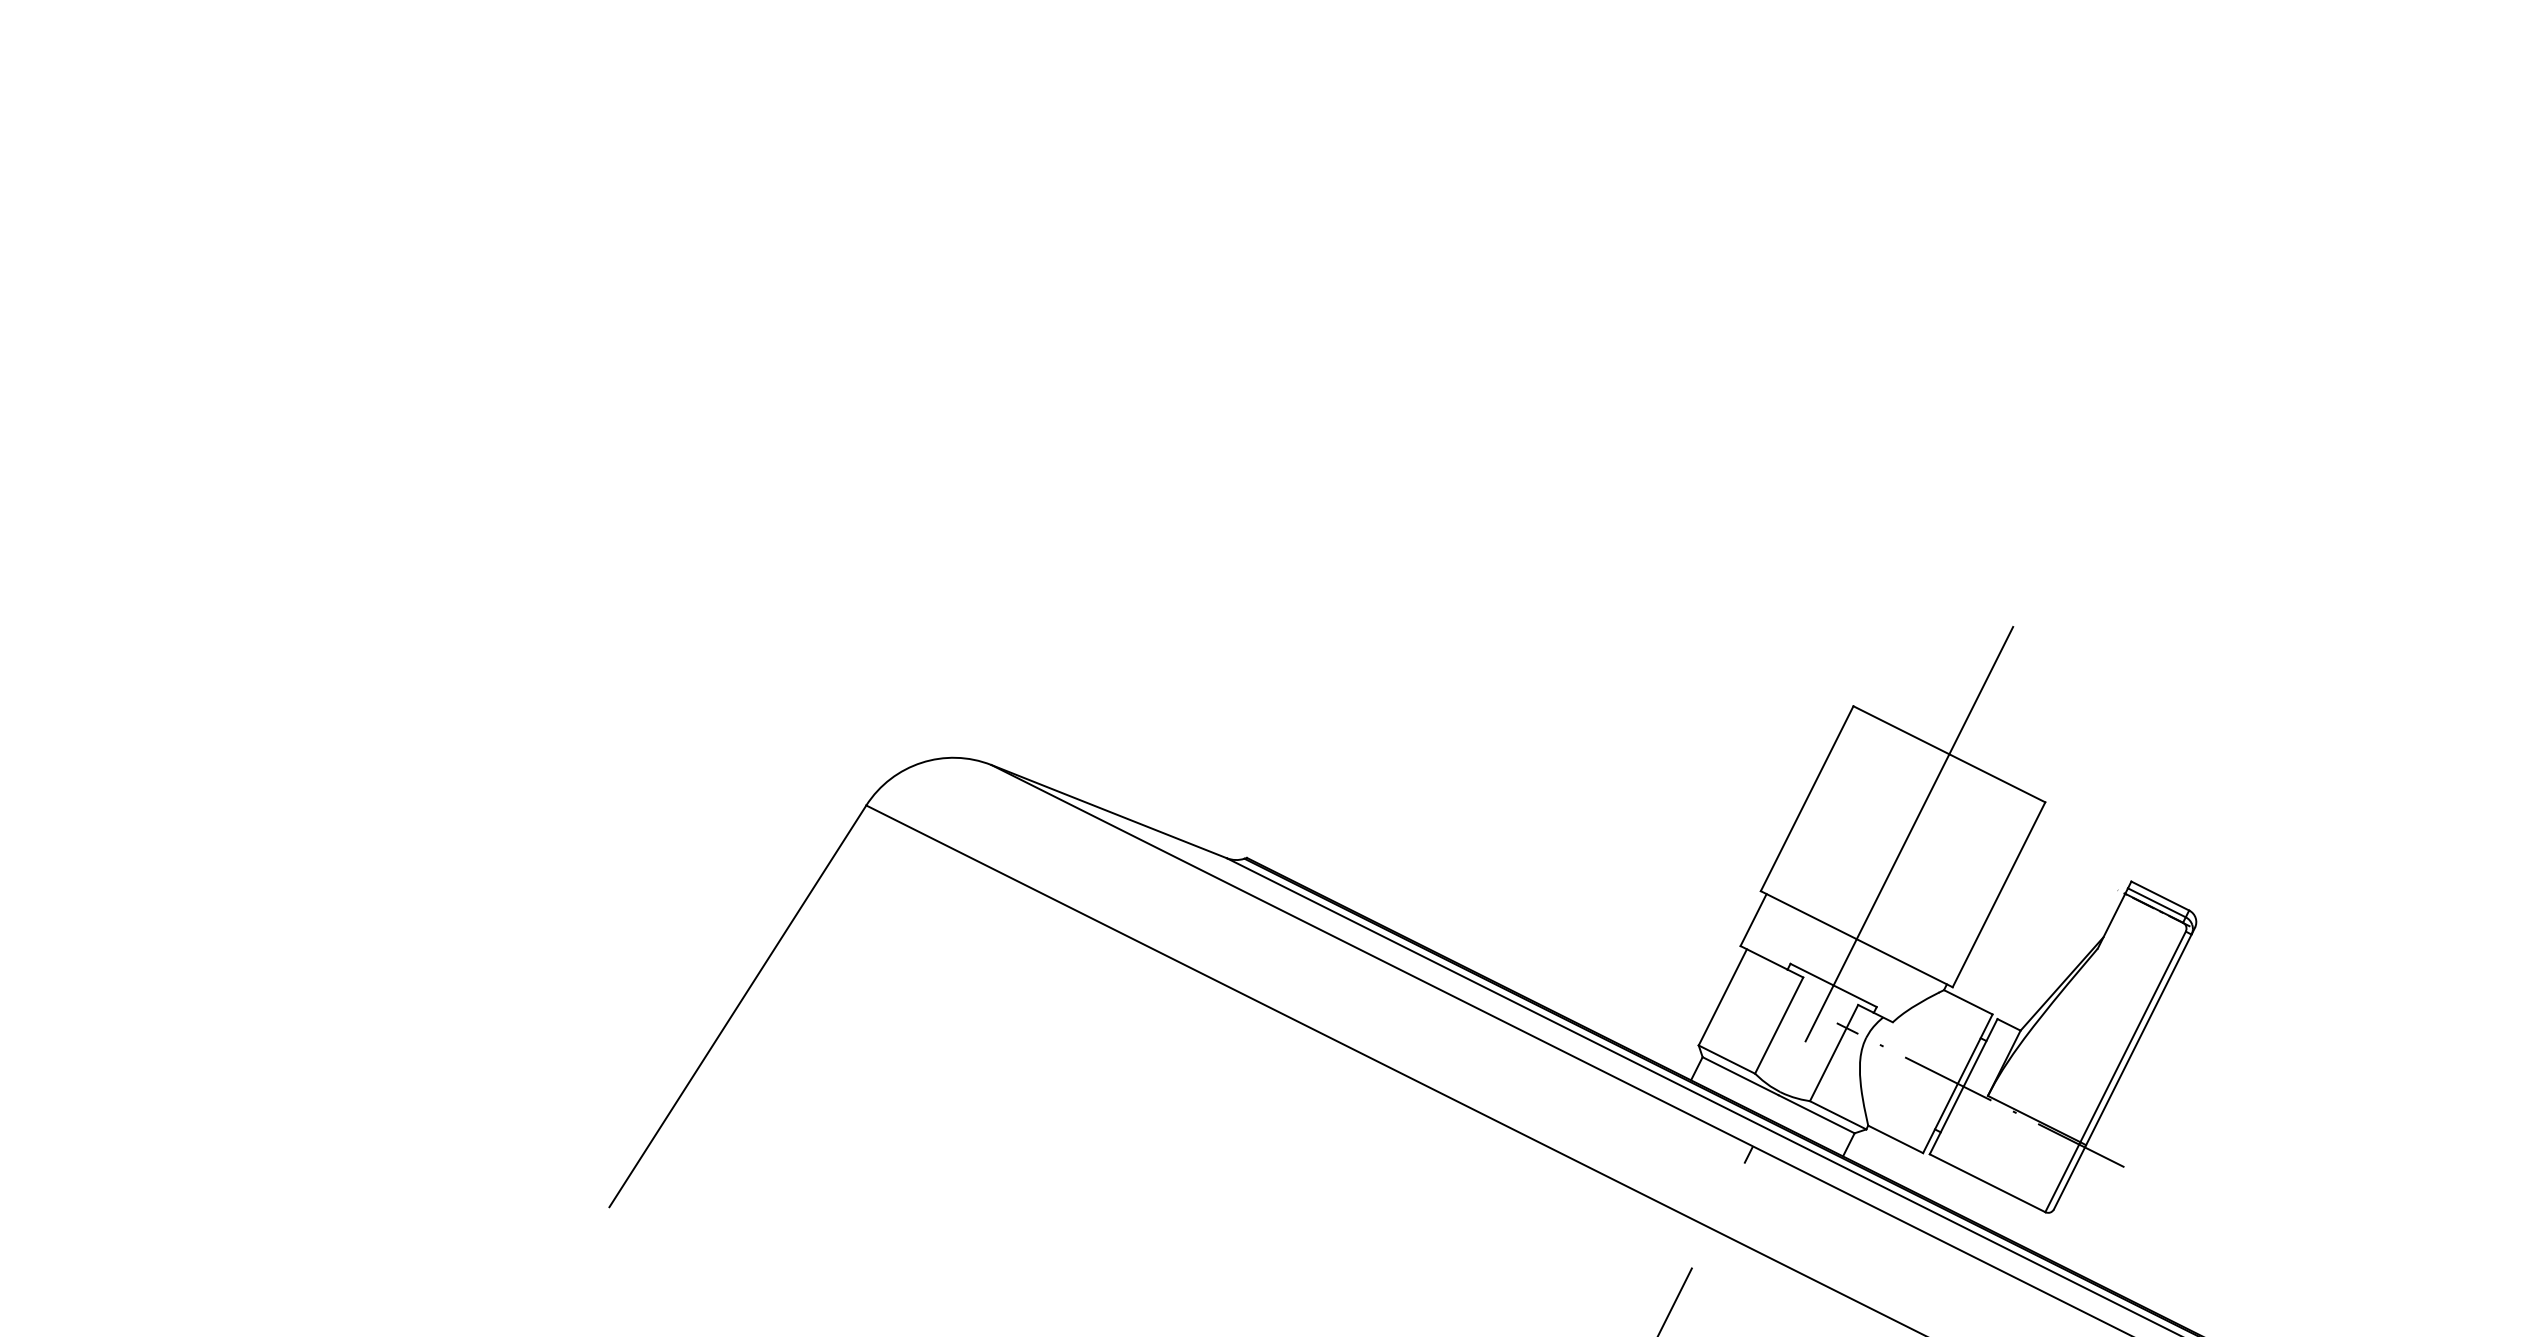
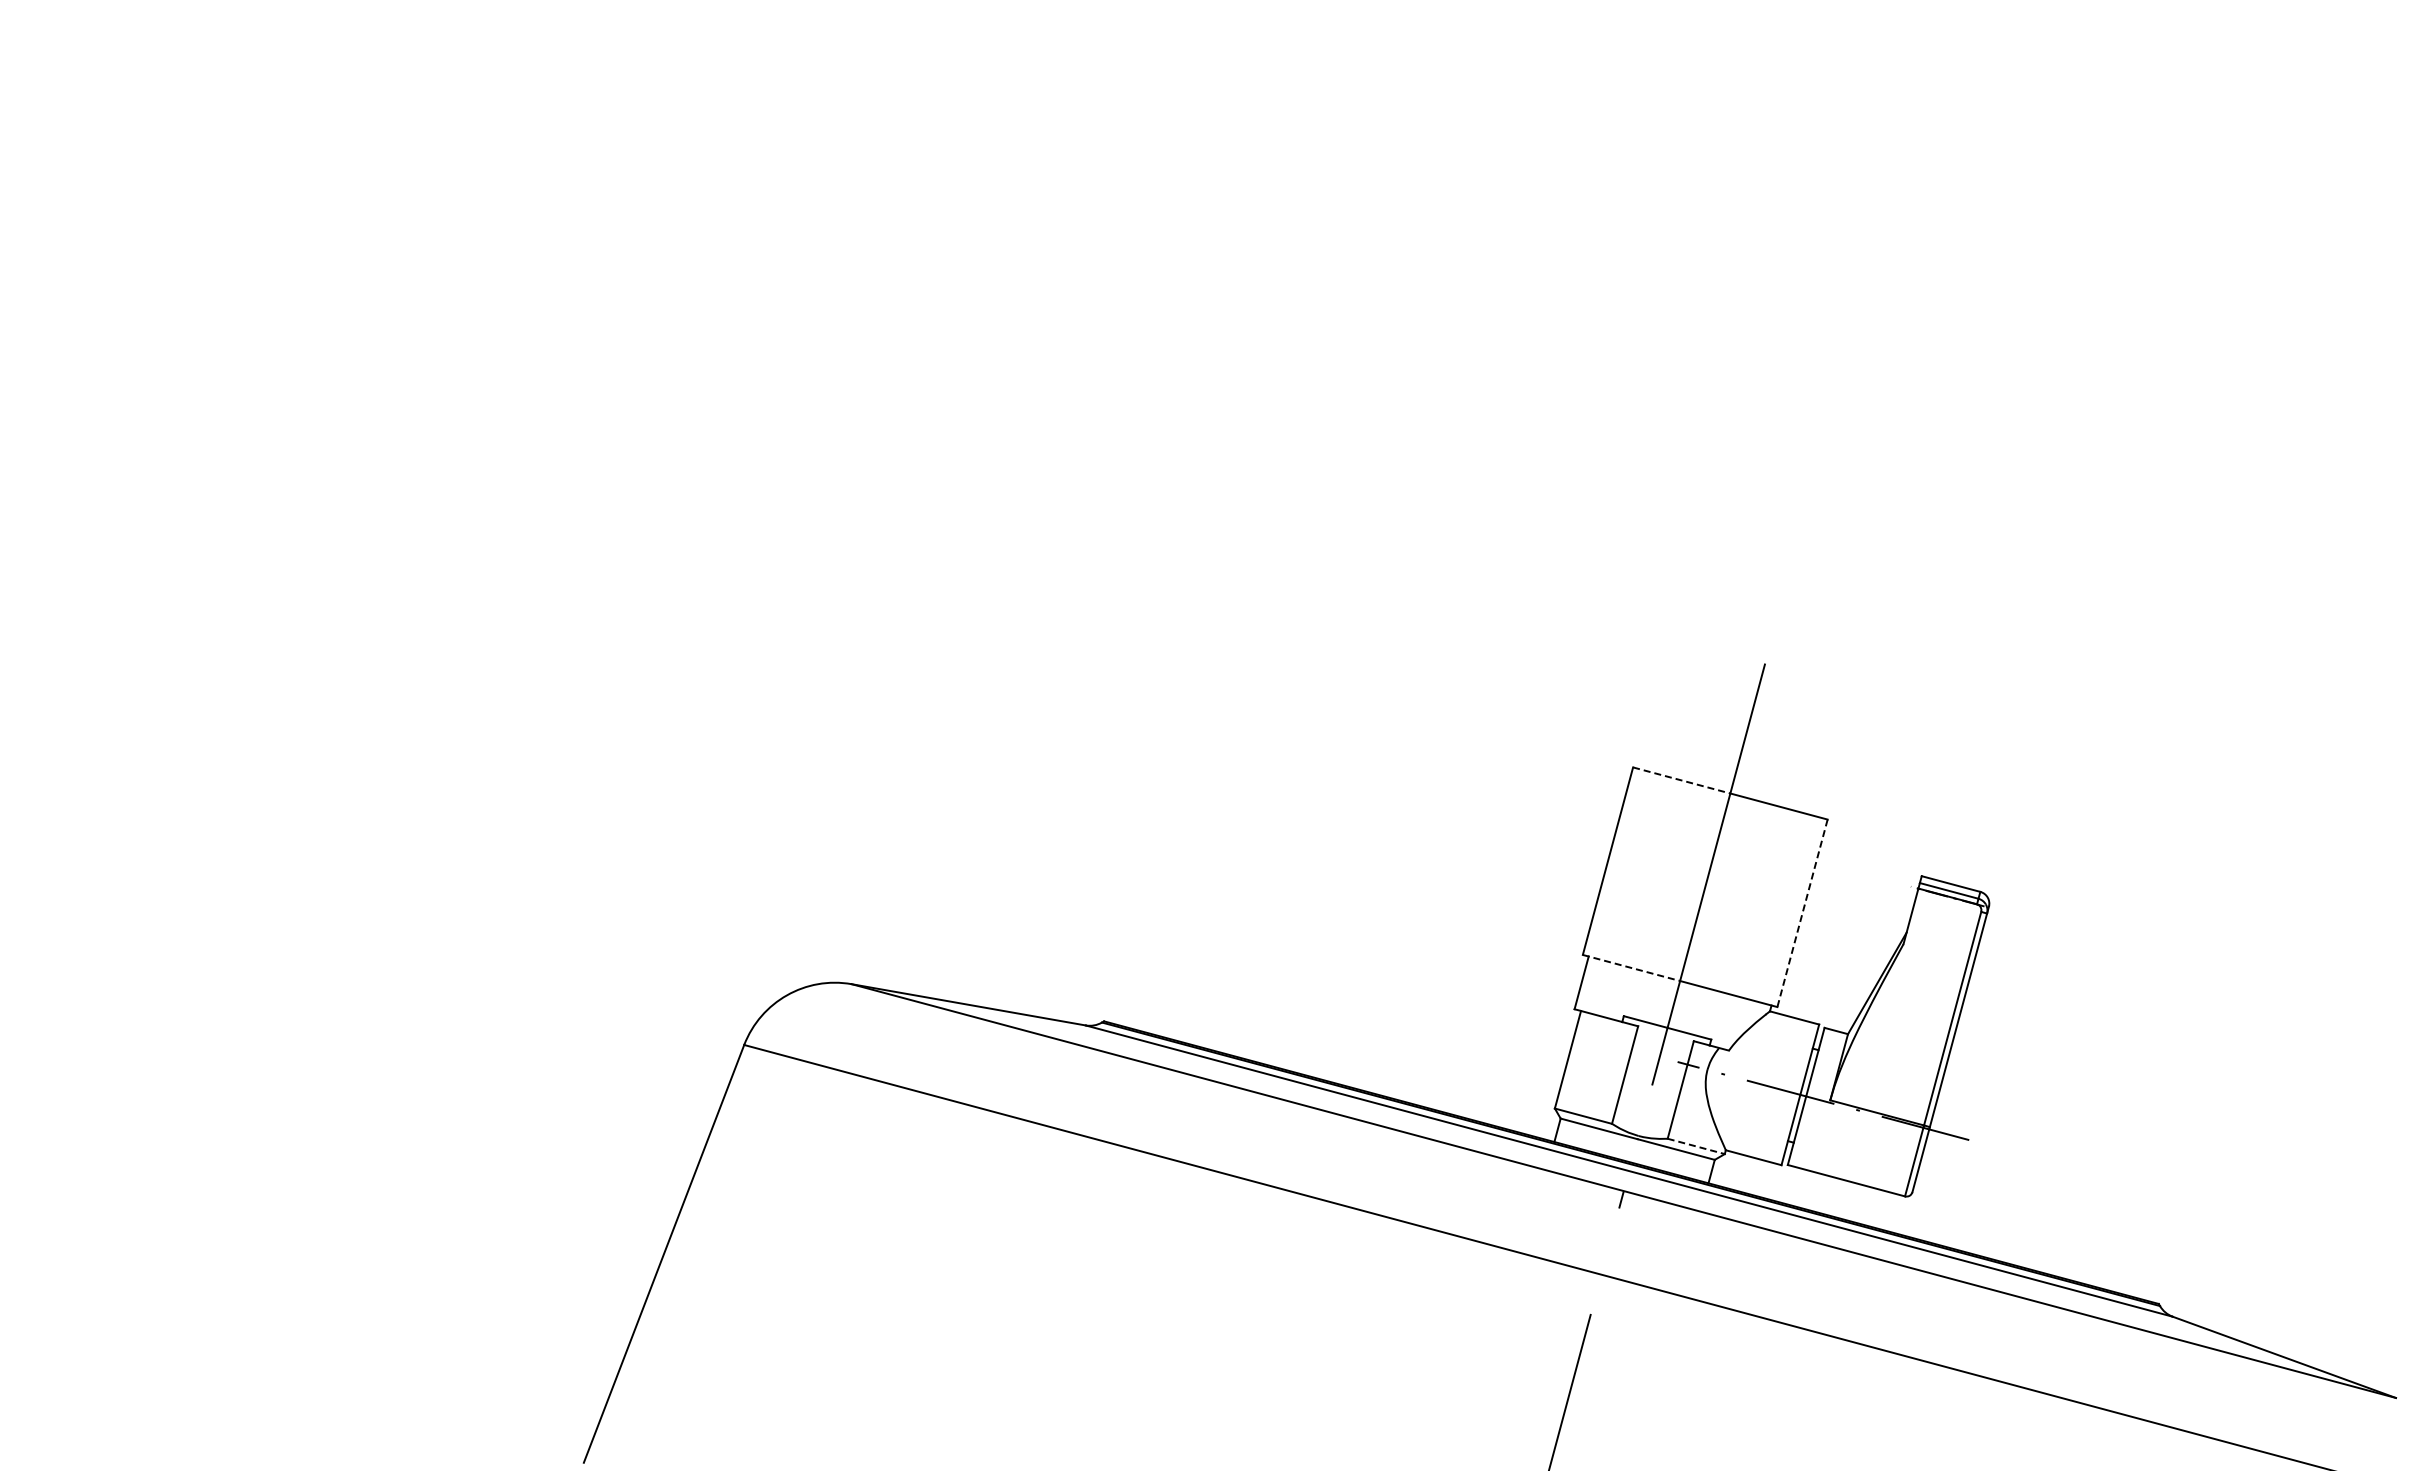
line: (1902, 730) -> (1682, 780), solid -> dashed
line: (1998, 894) -> (1802, 913), solid -> dashed
line: (1808, 915) -> (1631, 968), solid -> dashed
line: (1838, 1115) -> (1696, 1146), solid -> dashed

